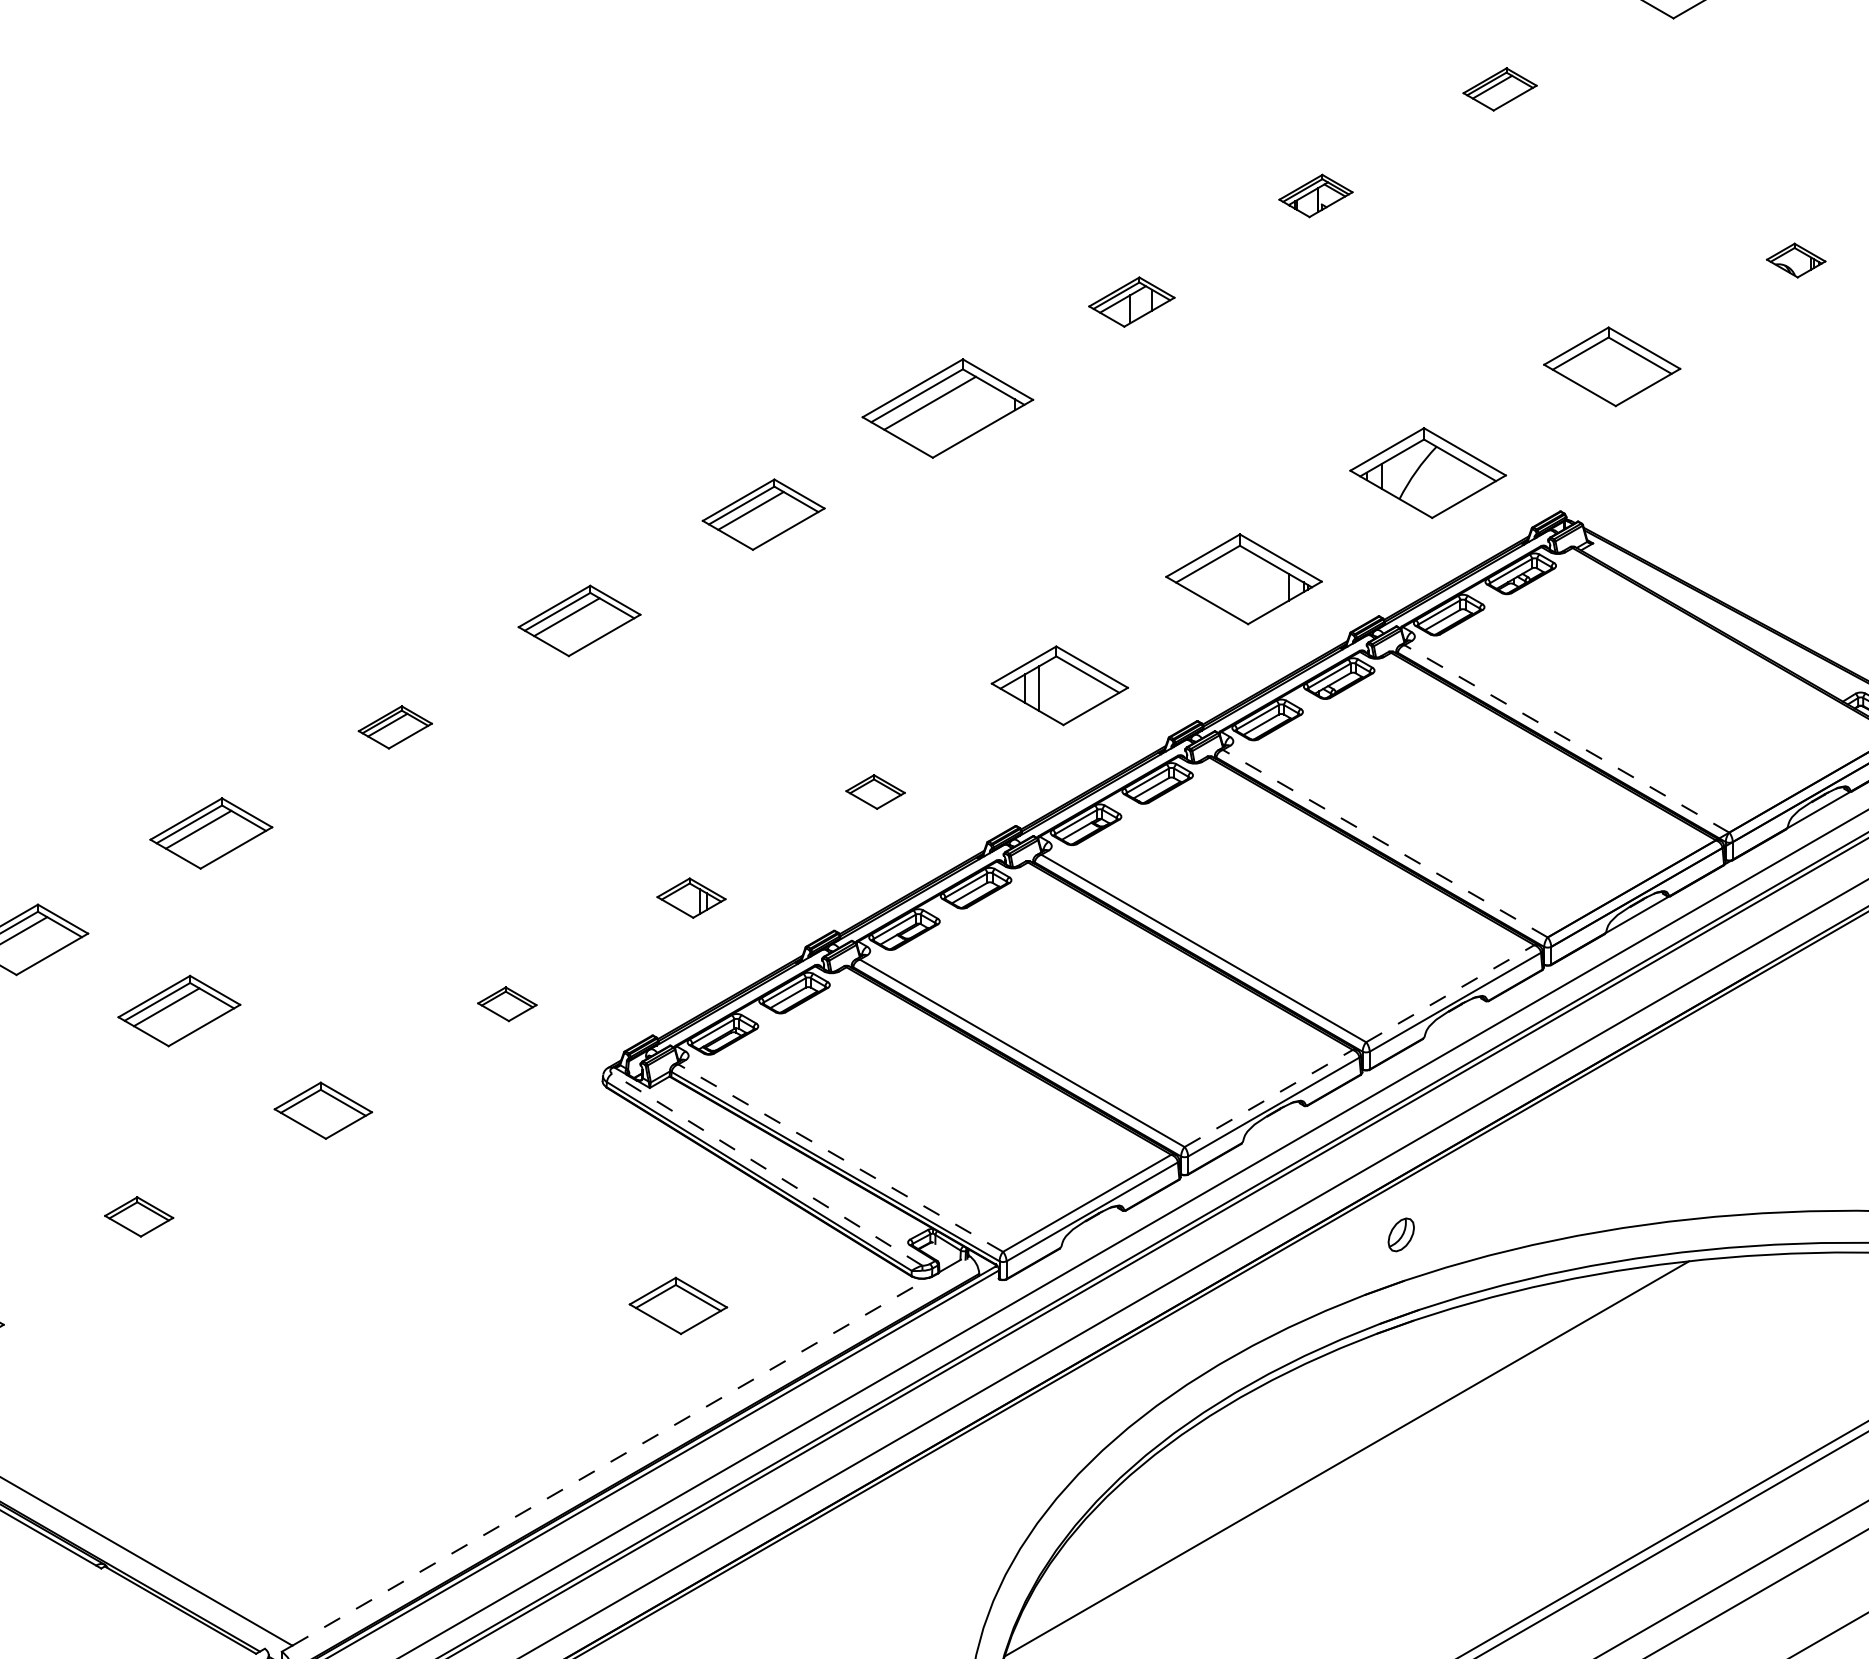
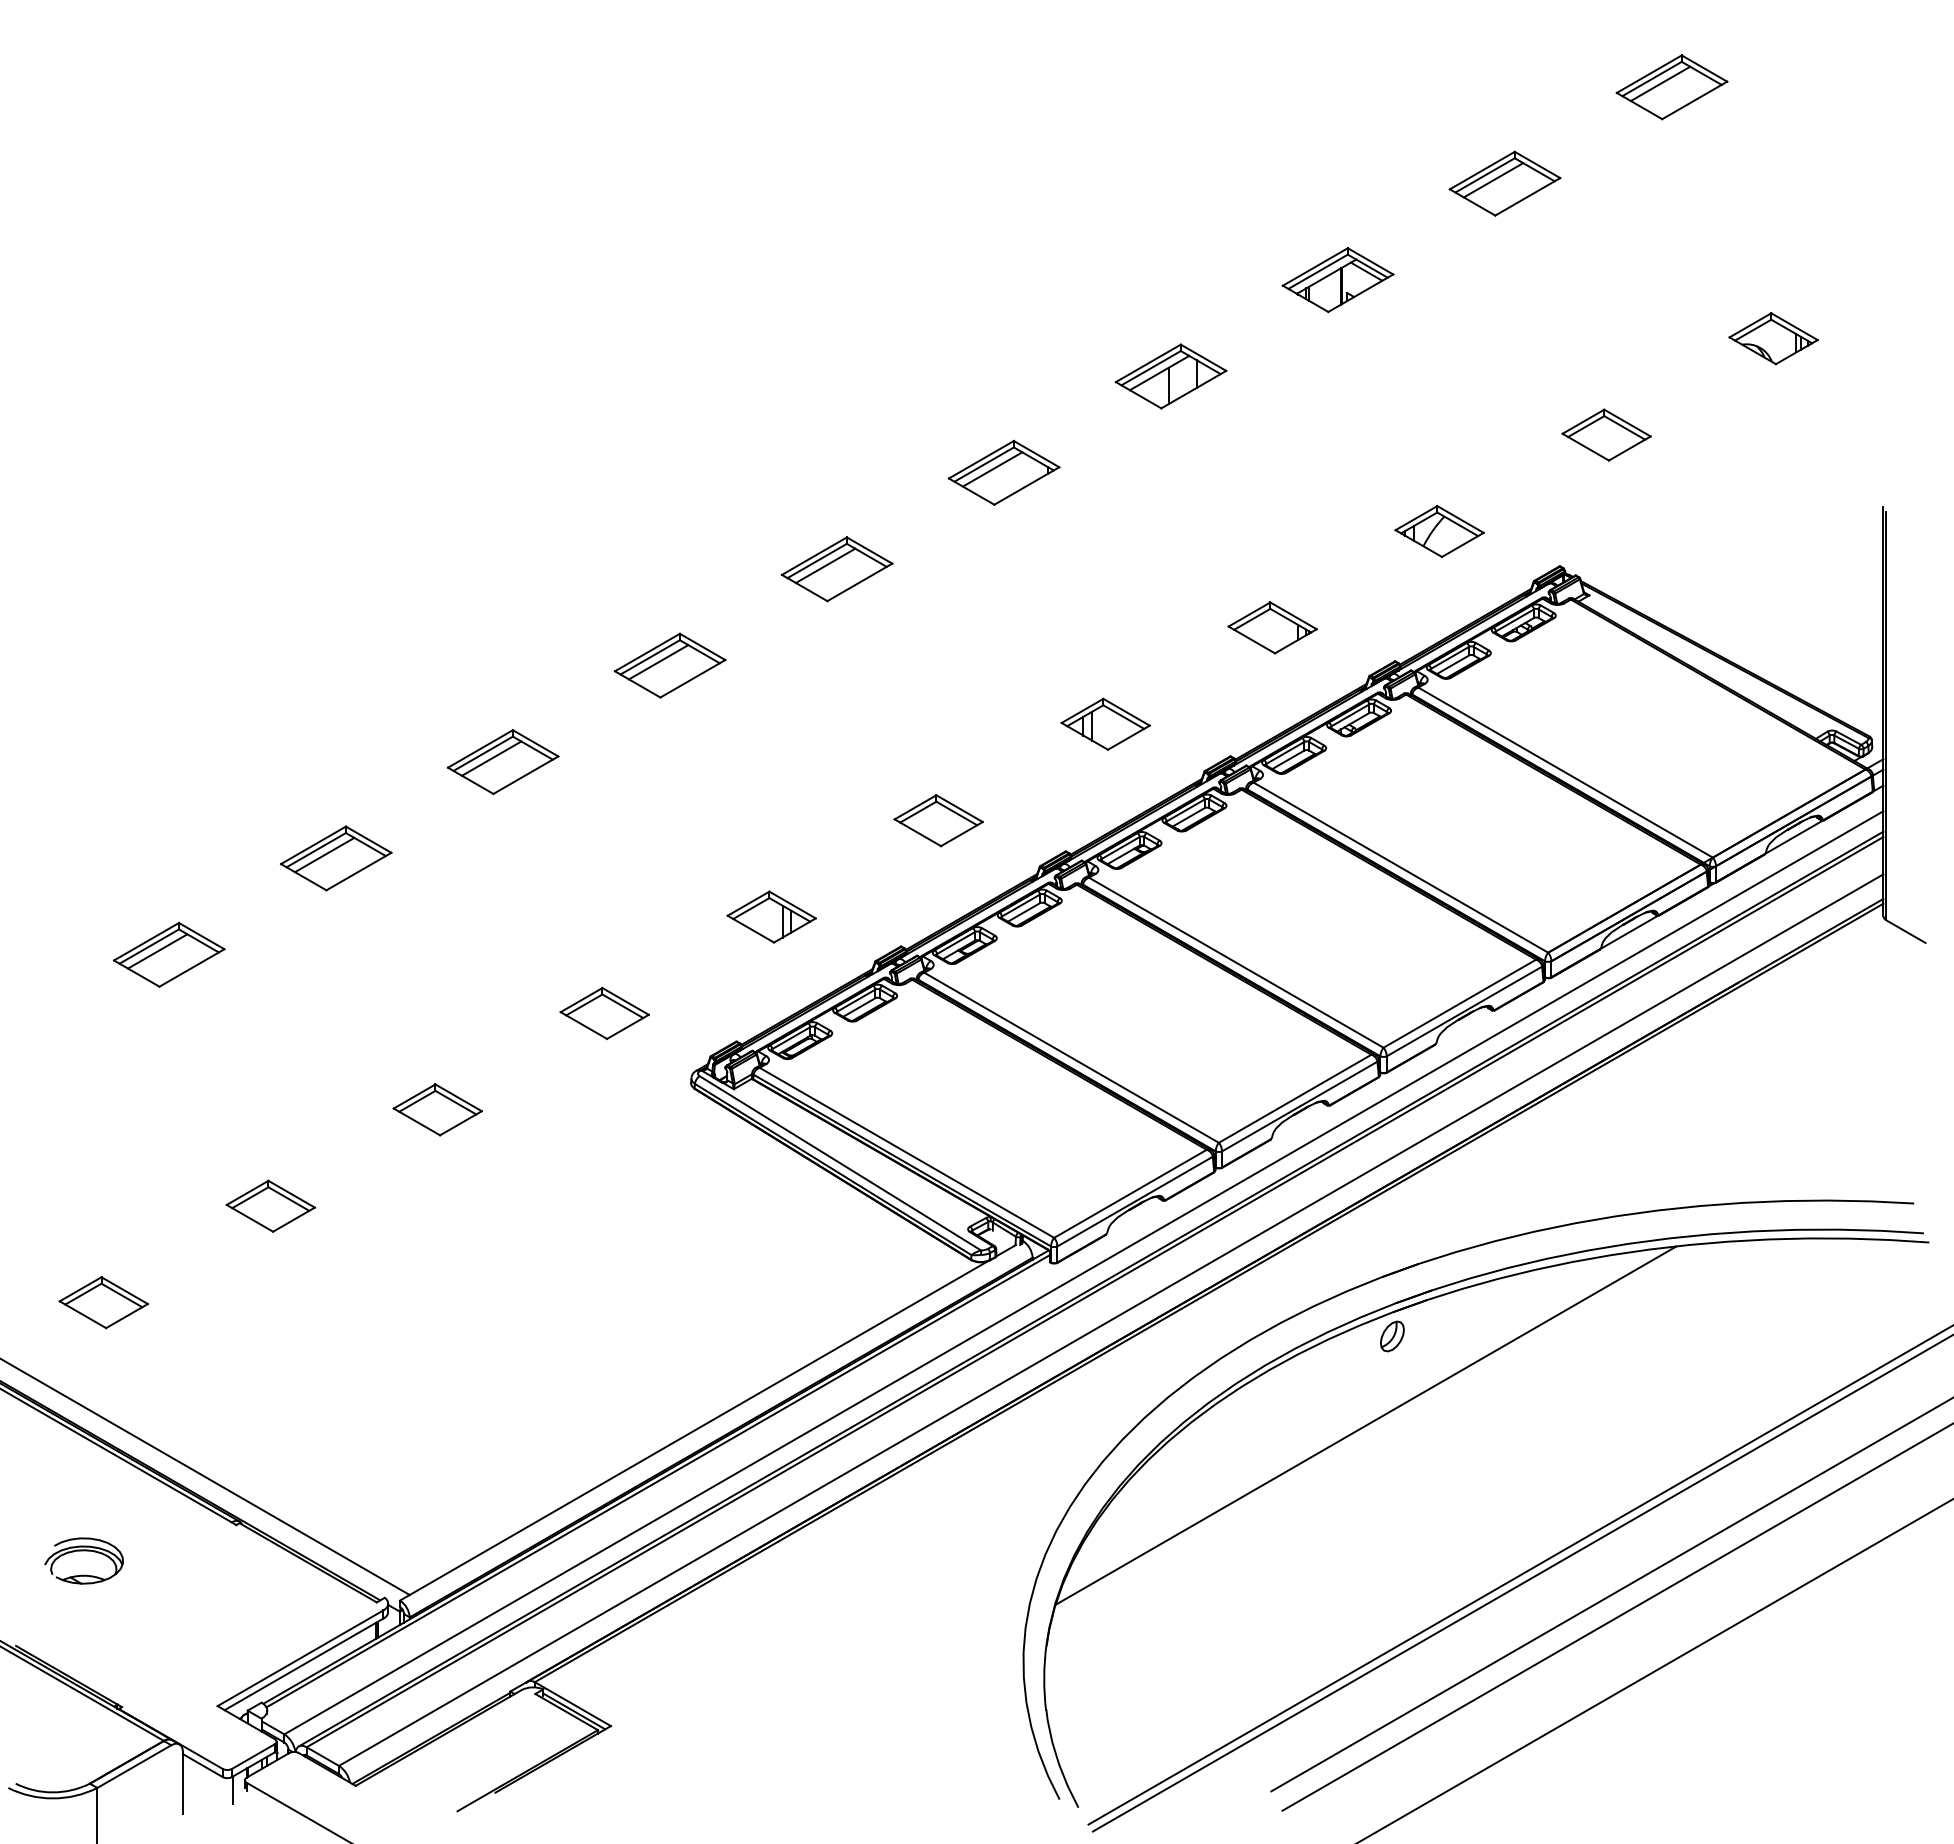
part: (1499, 89) -> (1504, 183), size x1.67
part: (1315, 196) -> (1337, 280), size x1.67
part: (1796, 260) -> (1773, 338), size x1.67
part: (1131, 302) -> (1170, 376), size x1.43
part: (1611, 366) -> (1606, 434), size x0.71
part: (947, 407) -> (1003, 472), size x0.71
part: (1427, 473) -> (1439, 531), size x0.62
part: (1243, 578) -> (1272, 627), size x0.62
part: (1059, 684) -> (1105, 723), size x0.71
part: (394, 727) -> (502, 762), size x1.67
line: (1566, 738) -> (1565, 772), dashed -> solid
part: (875, 791) -> (938, 820), size x1.67
line: (1384, 843) -> (1400, 867), dashed -> solid
part: (691, 897) -> (771, 916), size x1.43
line: (1451, 993) -> (1460, 1003), dashed -> solid
part: (507, 1003) -> (604, 1012), size x1.67
part: (179, 1011) -> (307, 1019), removed
line: (1269, 1098) -> (1295, 1098), dashed -> solid
line: (840, 1157) -> (906, 1152), dashed -> solid
line: (767, 1169) -> (840, 1163), dashed -> solid
part: (138, 1216) -> (270, 1205), size x1.43
part: (1401, 1234) -> (1392, 1336), moved
part: (678, 1305) -> (759, 1286), removed
line: (611, 1460) -> (699, 1427), dashed -> solid

